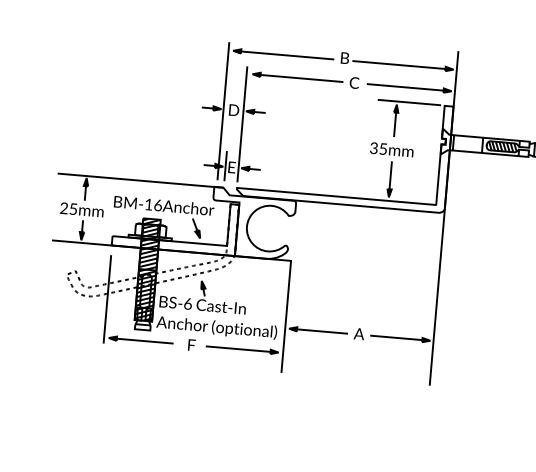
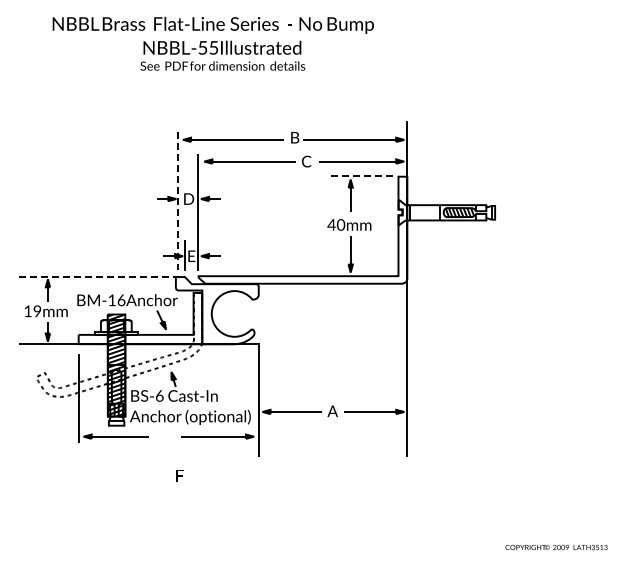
line: (409, 102) -> (363, 176), solid -> dashed
line: (223, 111) -> (178, 201), solid -> dashed
text: (378, 148) -> (336, 224), 35mm -> 40mm
line: (140, 180) -> (101, 277), solid -> dashed
text: (68, 208) -> (32, 311), 25mm -> 19mm
text: (191, 344) -> (179, 475), moved

